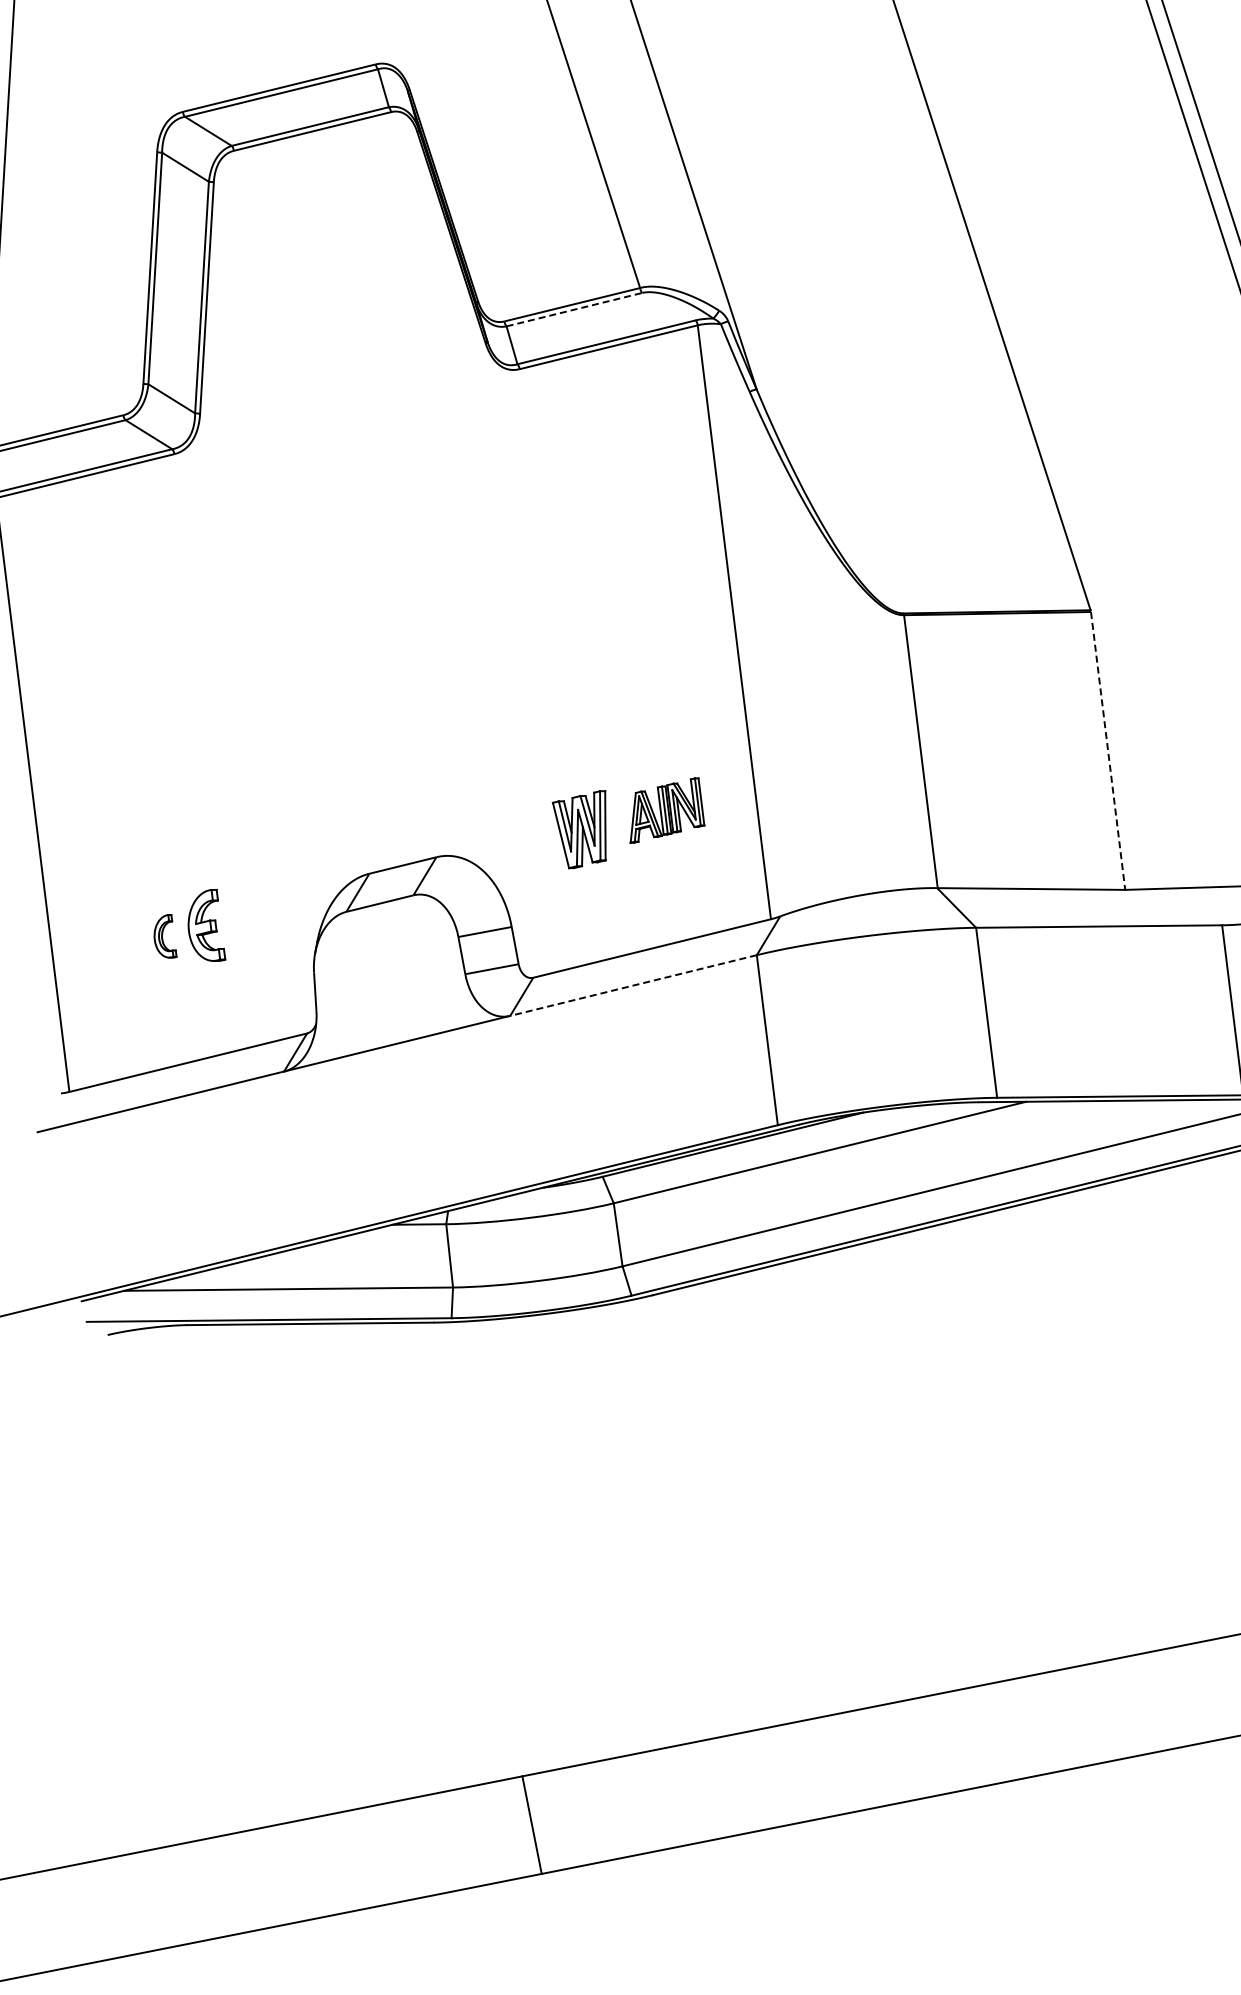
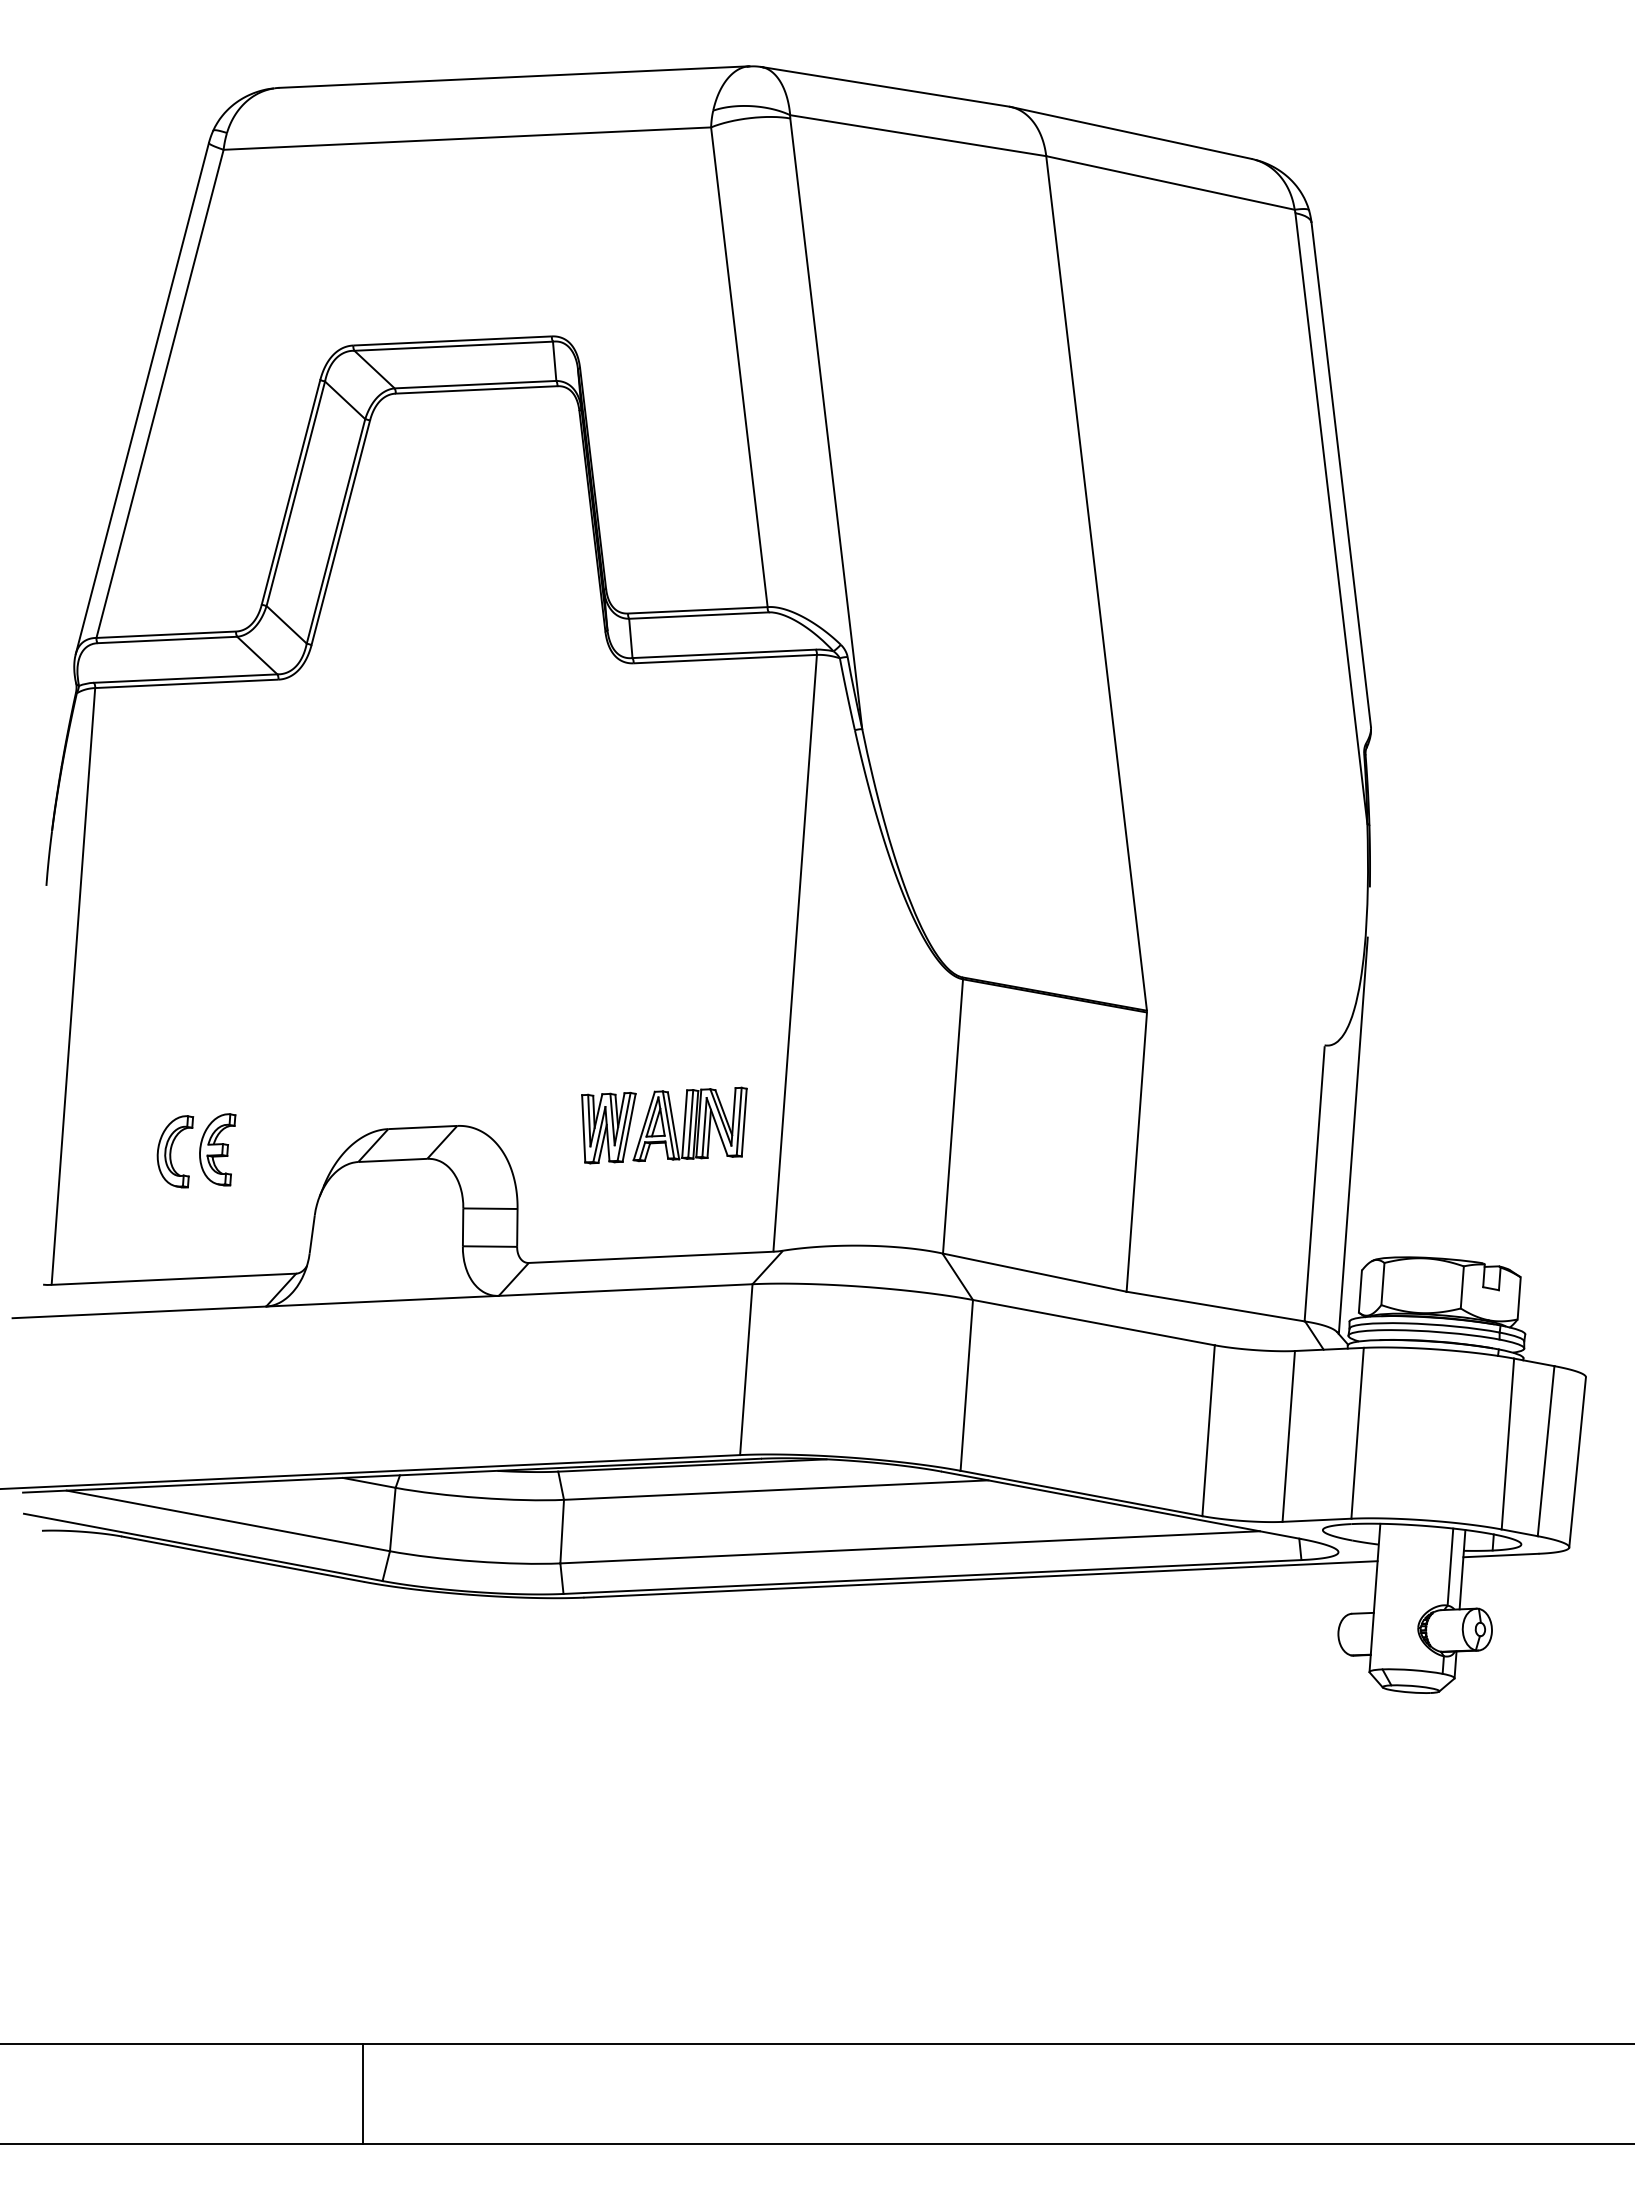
line: (573, 309) -> (698, 615), dashed -> solid
line: (1107, 751) -> (1136, 1152), dashed -> solid
part: (663, 810) -> (689, 1124), size x1.43
part: (165, 937) -> (175, 1151), size x1.67
line: (633, 986) -> (625, 1290), dashed -> solid

